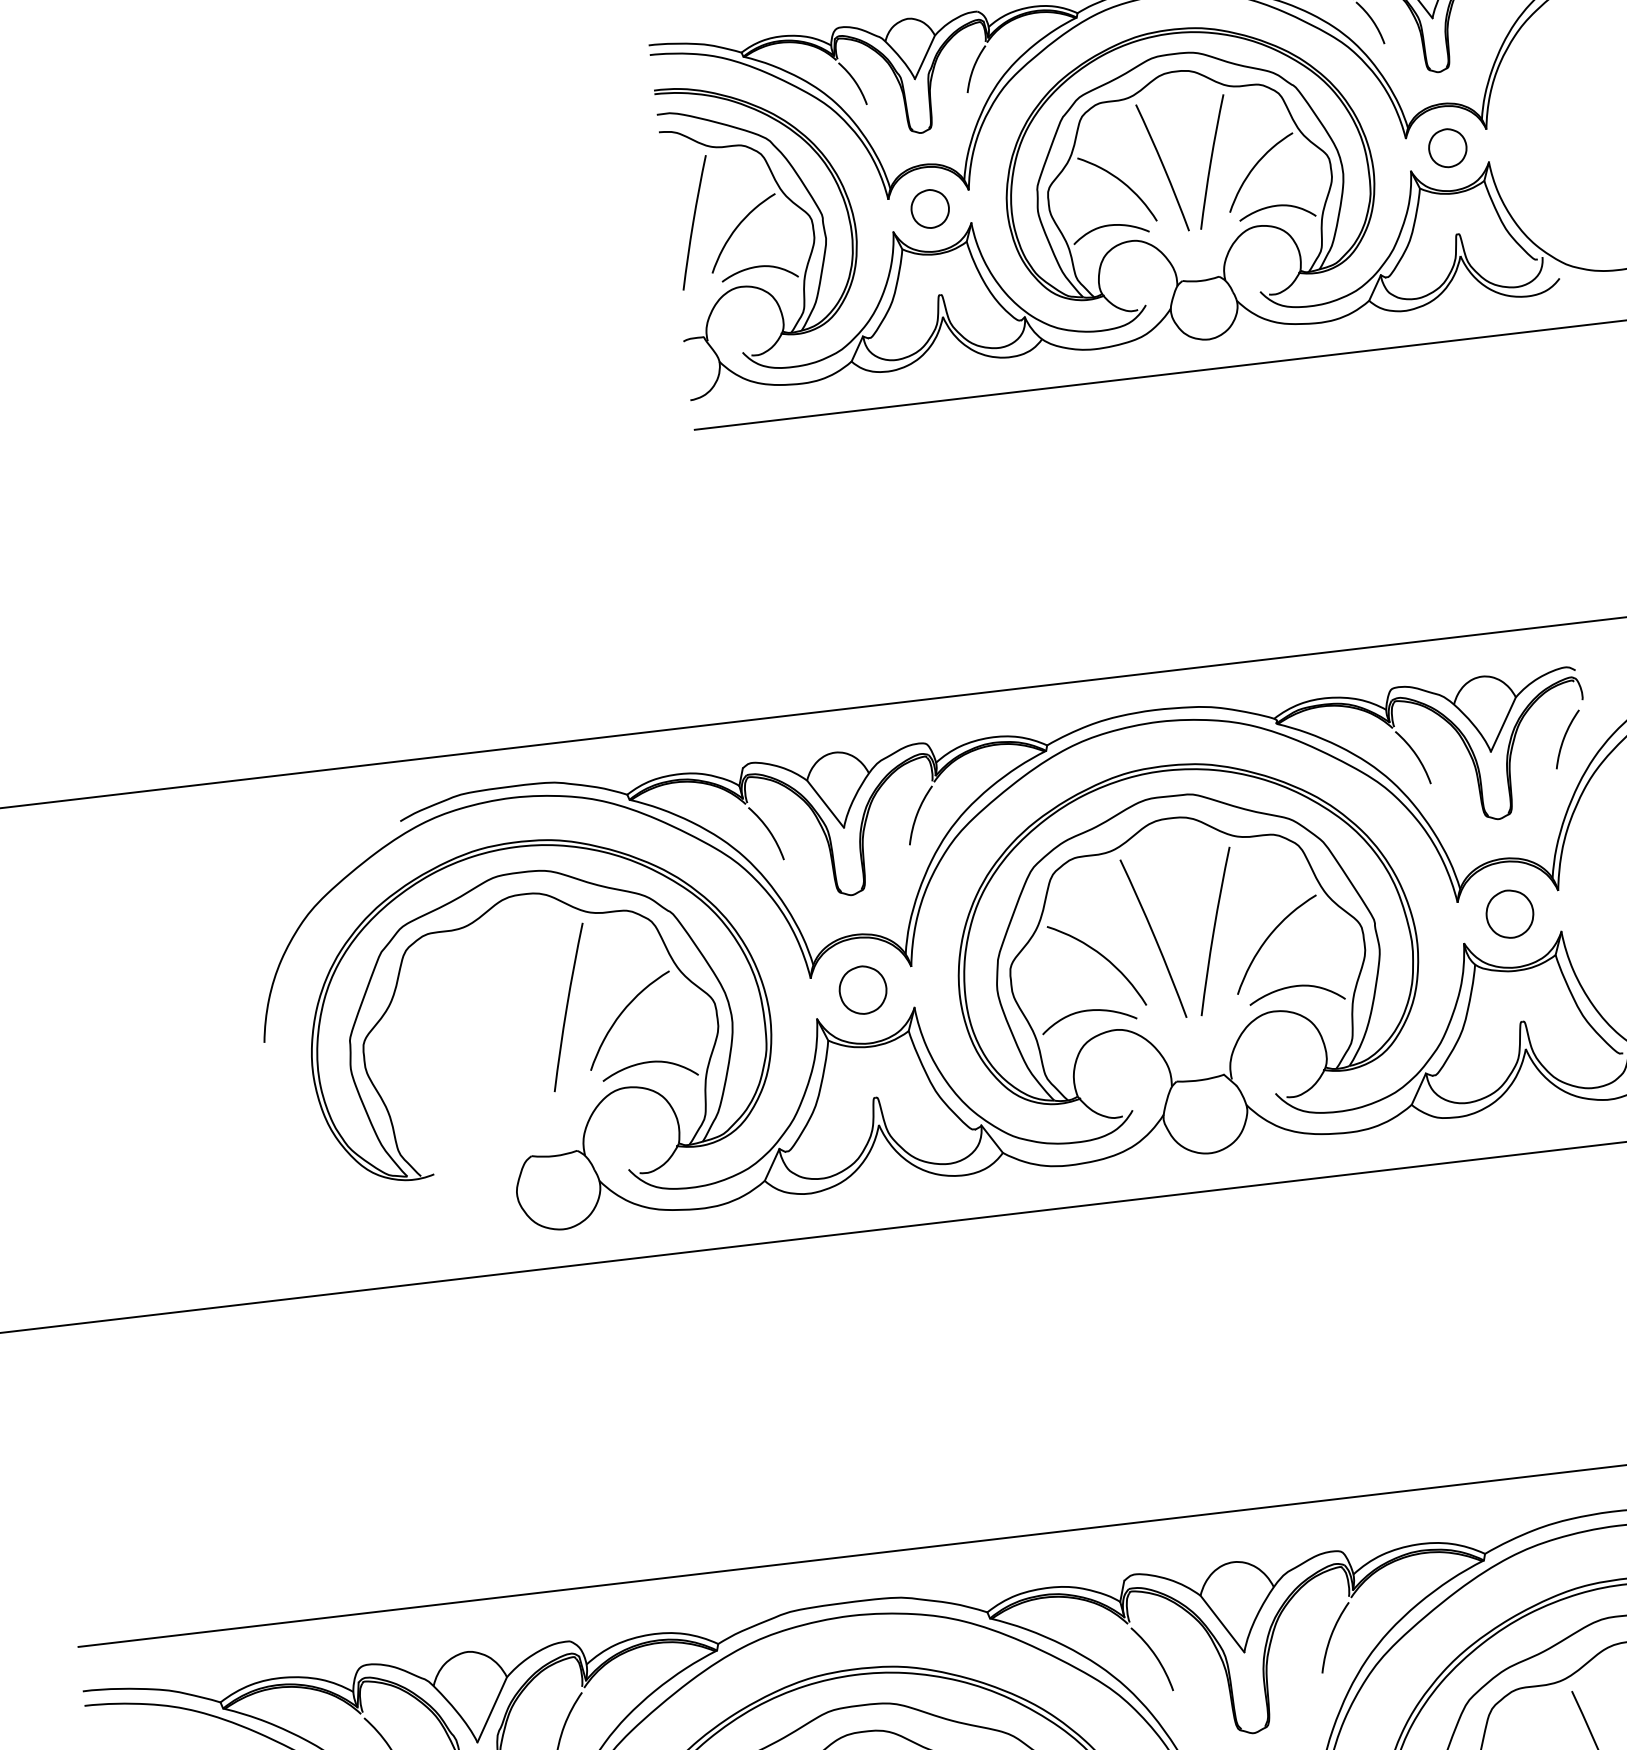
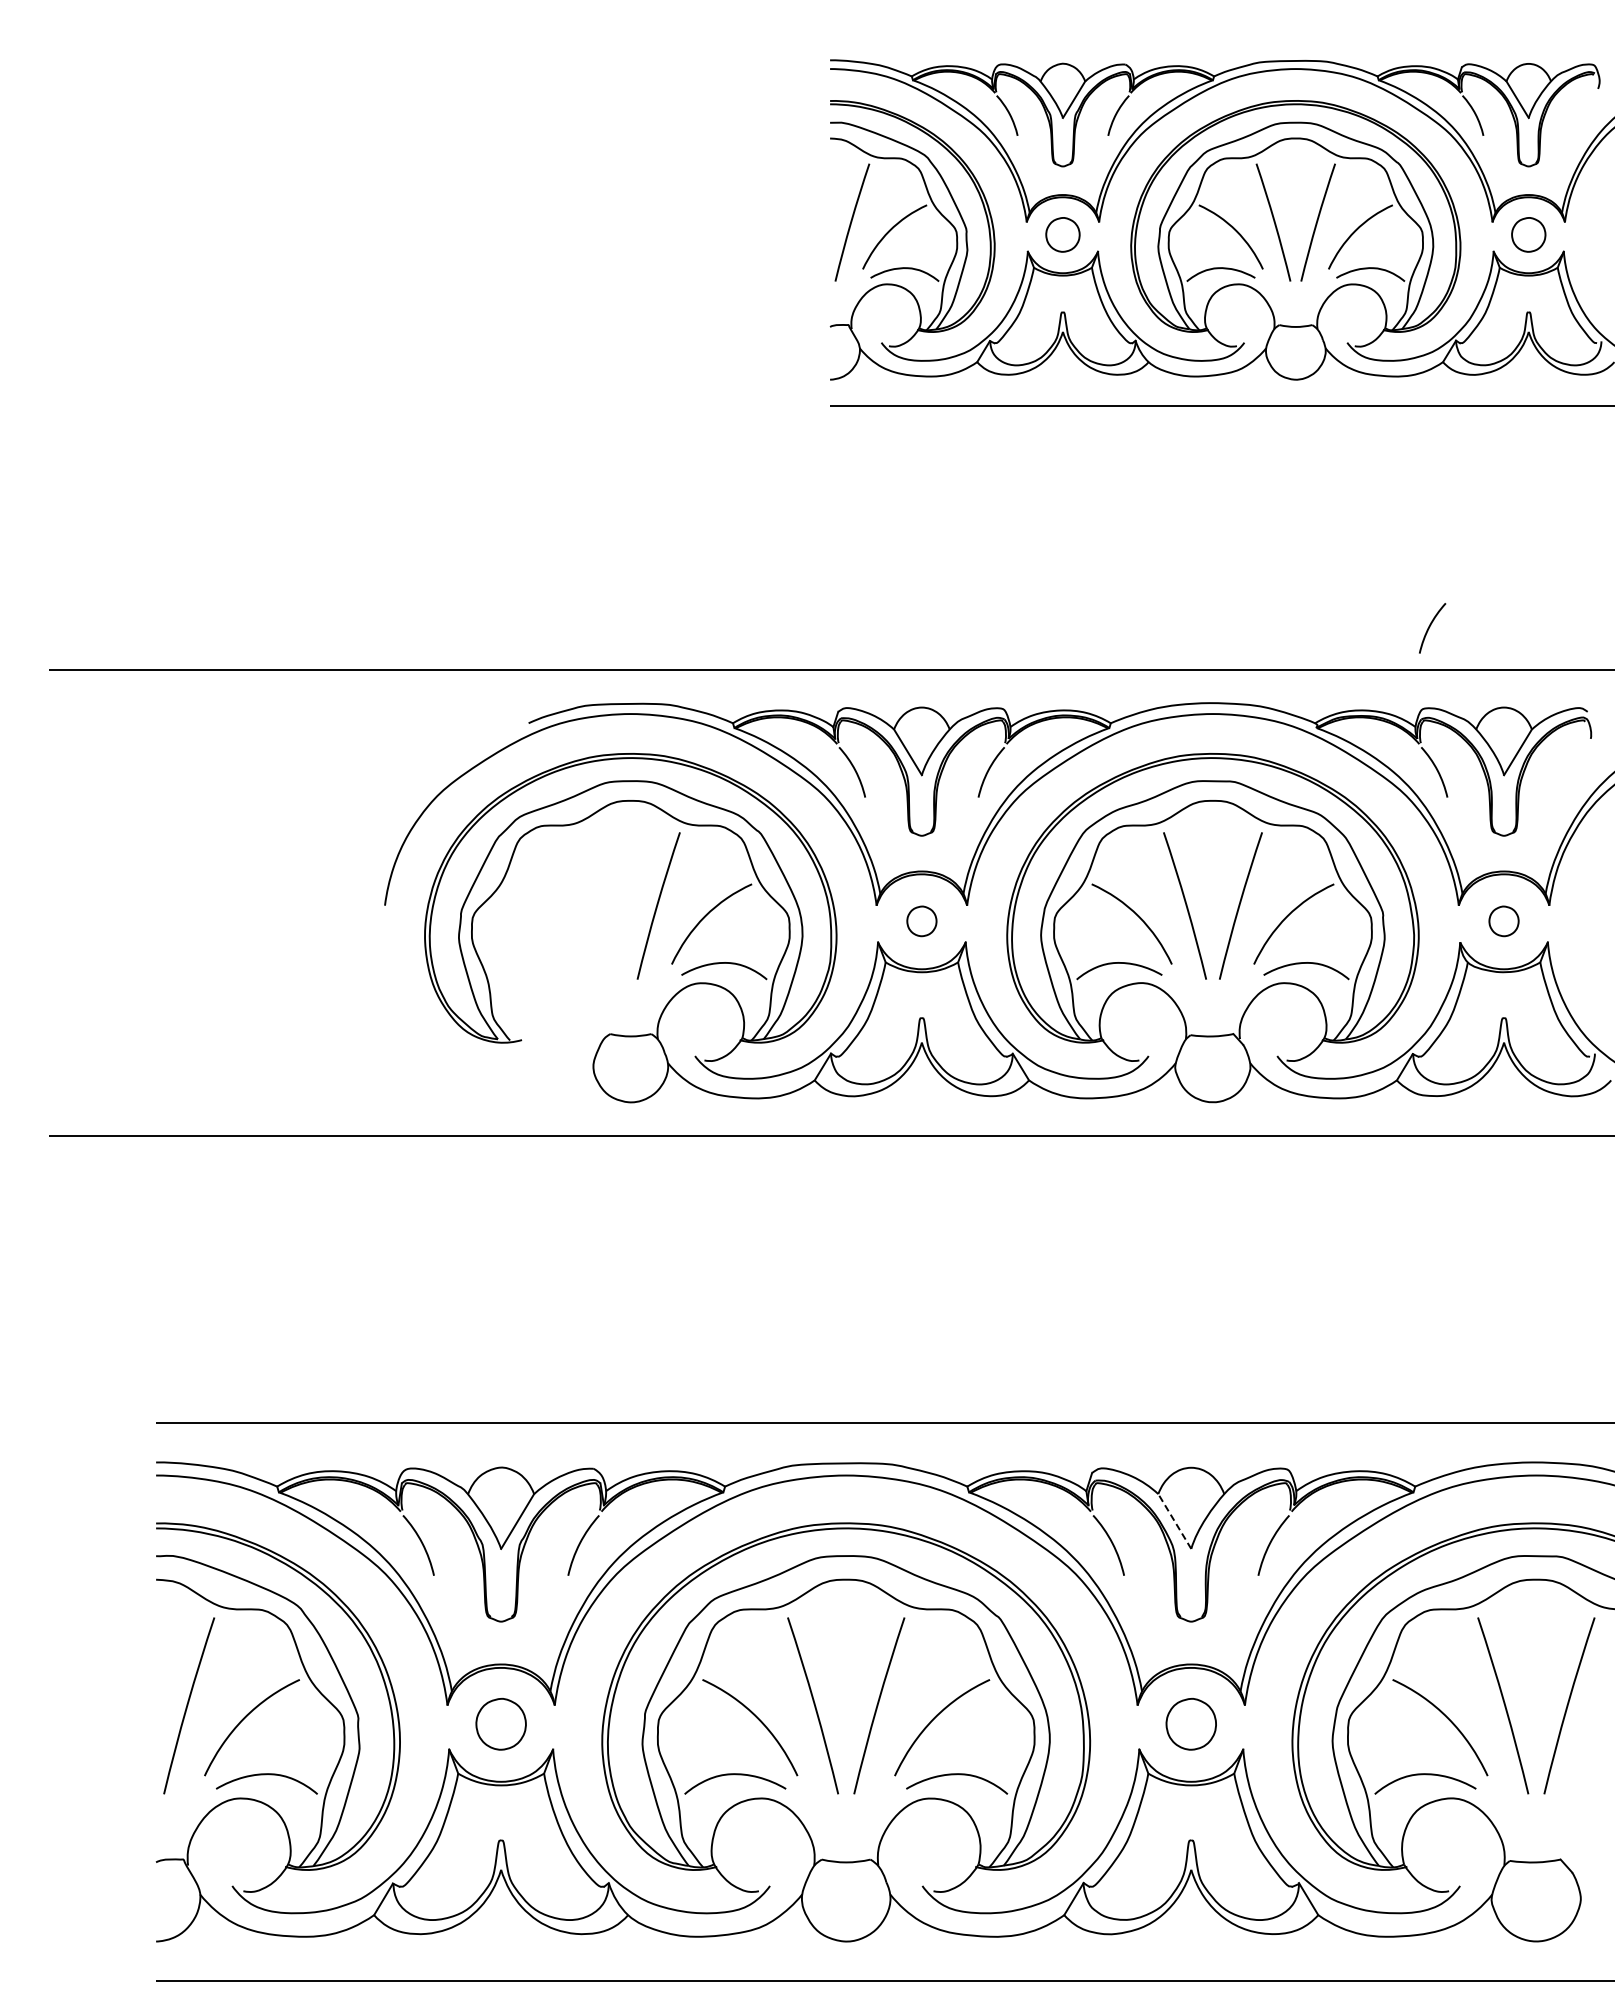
curve: (1565, 738) -> (1430, 627), moved
part: (1509, 914) -> (1503, 921), size x0.7
part: (862, 990) -> (921, 921), size x0.7
line: (1222, 1624) -> (1174, 1521), solid -> dashed

